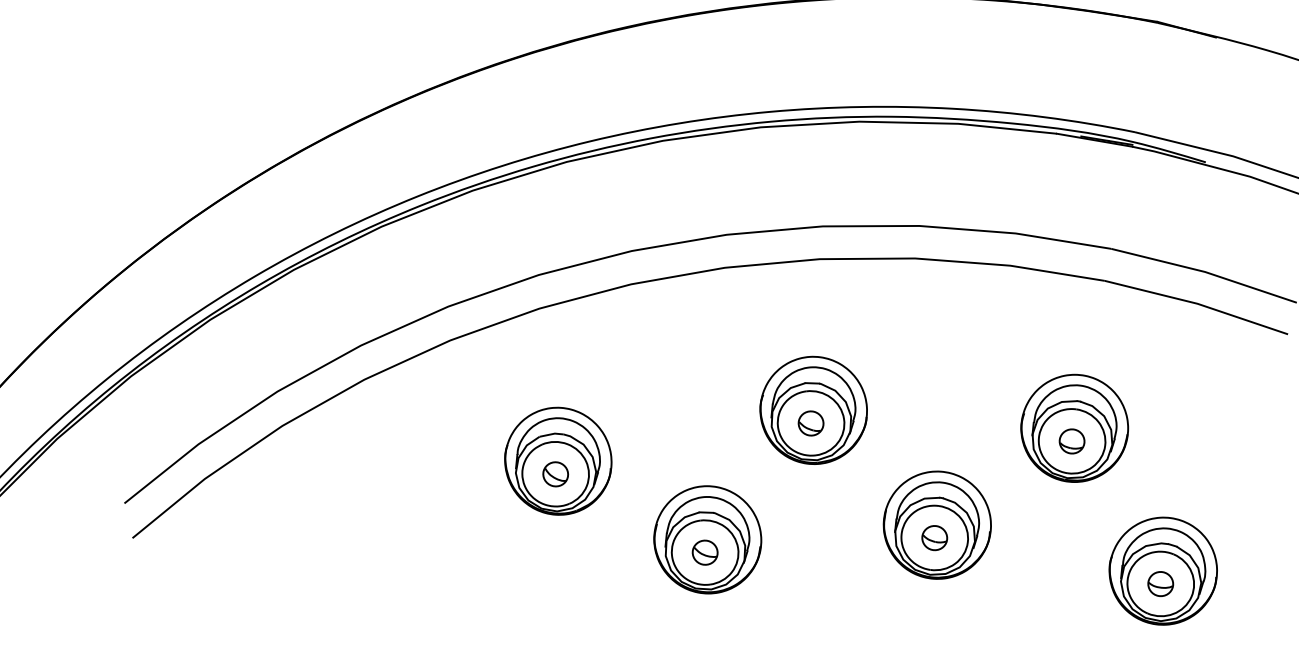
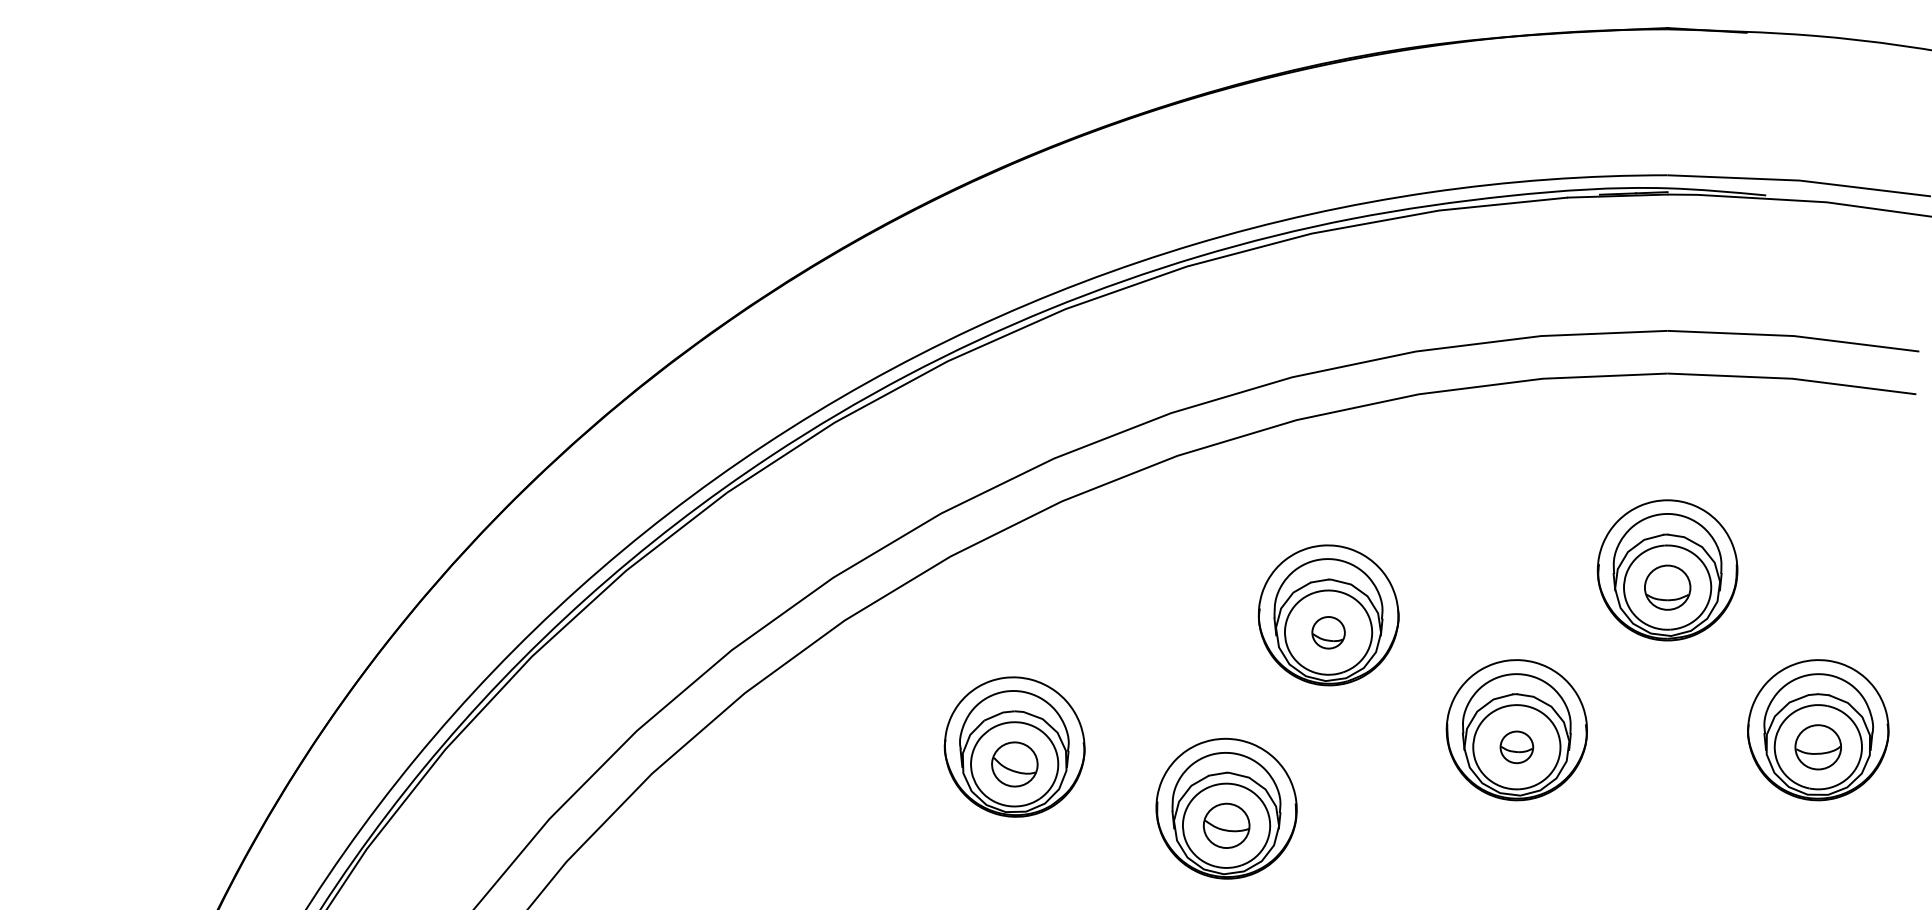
part: (1072, 441) -> (1667, 587), size x1.4
part: (555, 474) -> (1014, 764), size x1.4
part: (705, 552) -> (1226, 825), size x1.4
part: (1160, 584) -> (1818, 747), size x1.4

